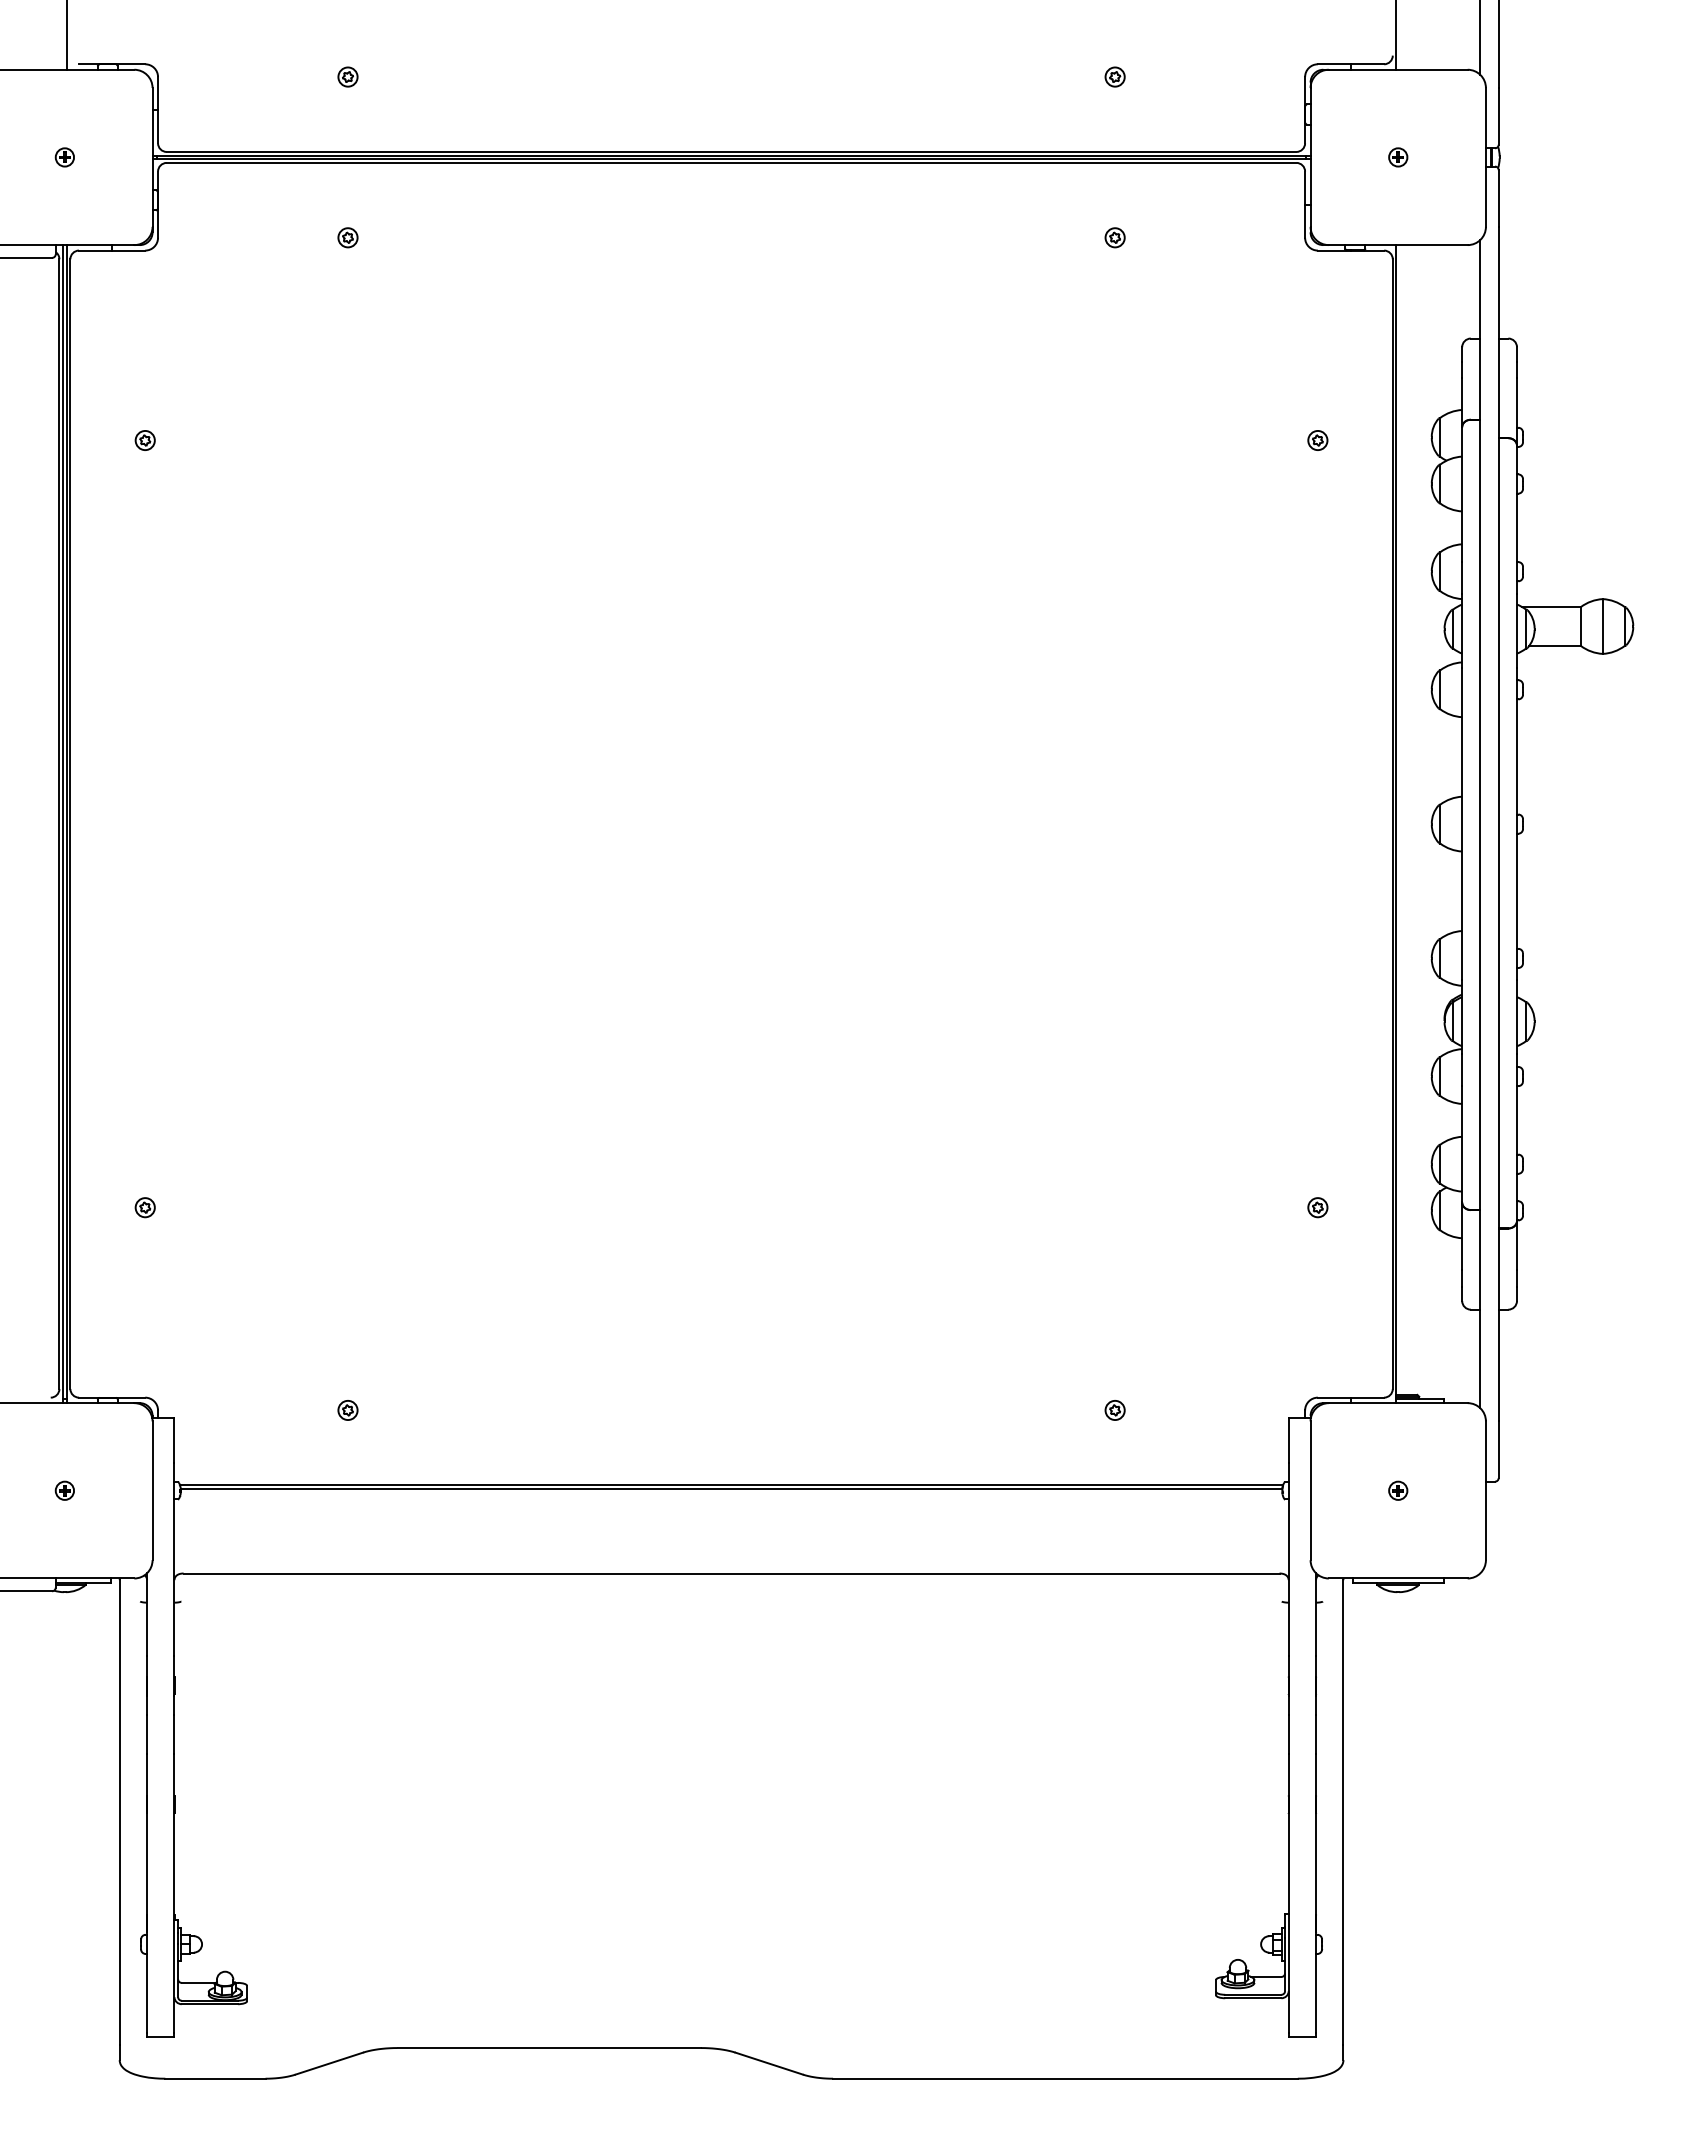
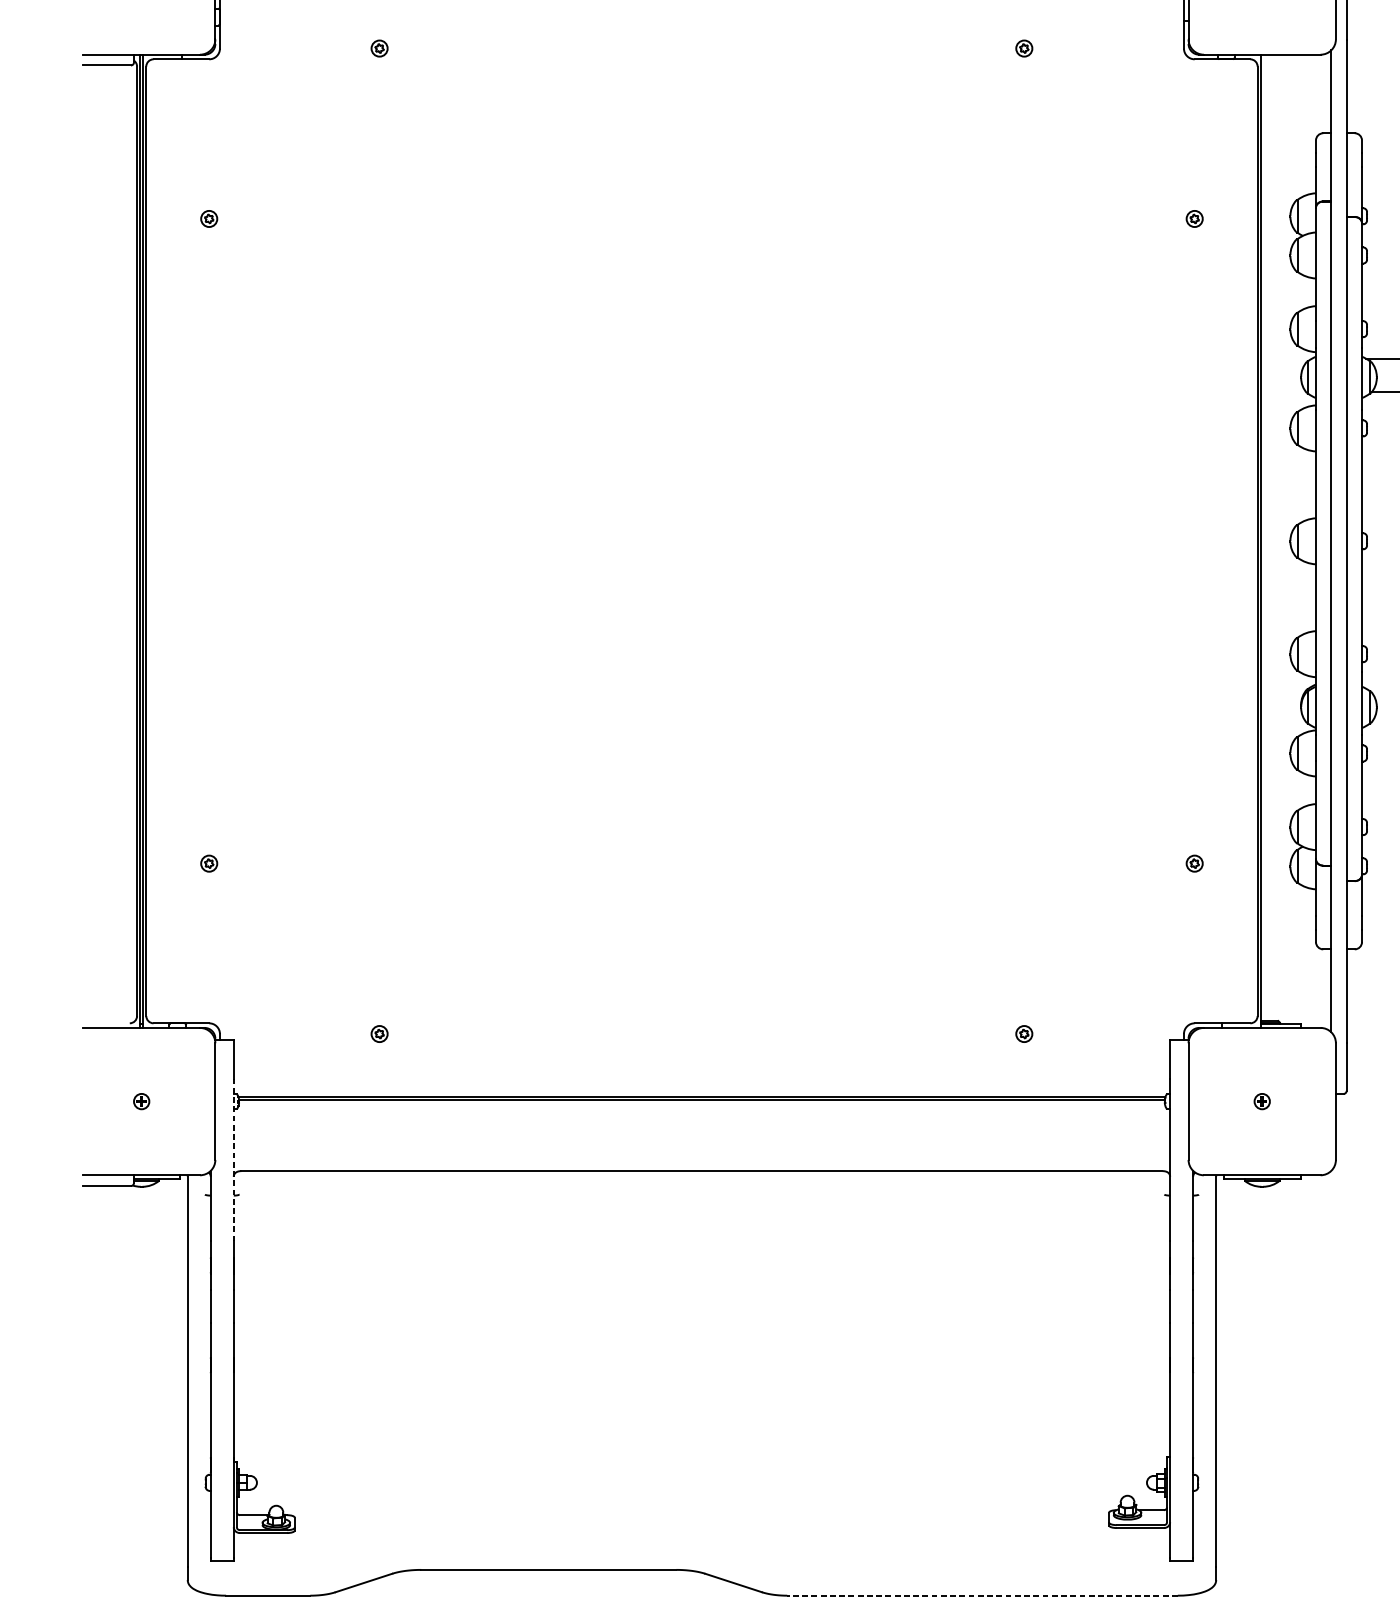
line: (174, 1560) -> (233, 1160), solid -> dashed
line: (1064, 2078) -> (981, 1595), solid -> dashed

